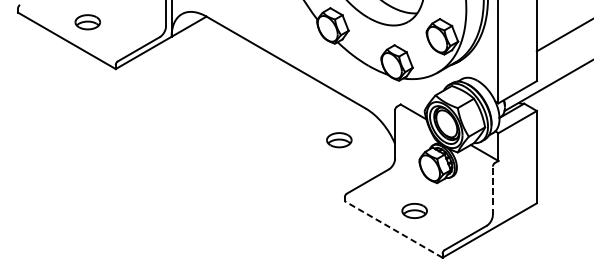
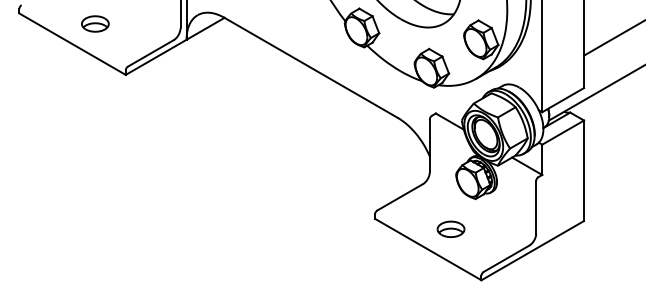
part: (338, 139) -> (368, 151), removed
line: (493, 189) -> (536, 206), dashed -> solid
line: (393, 229) -> (427, 249), dashed -> solid

